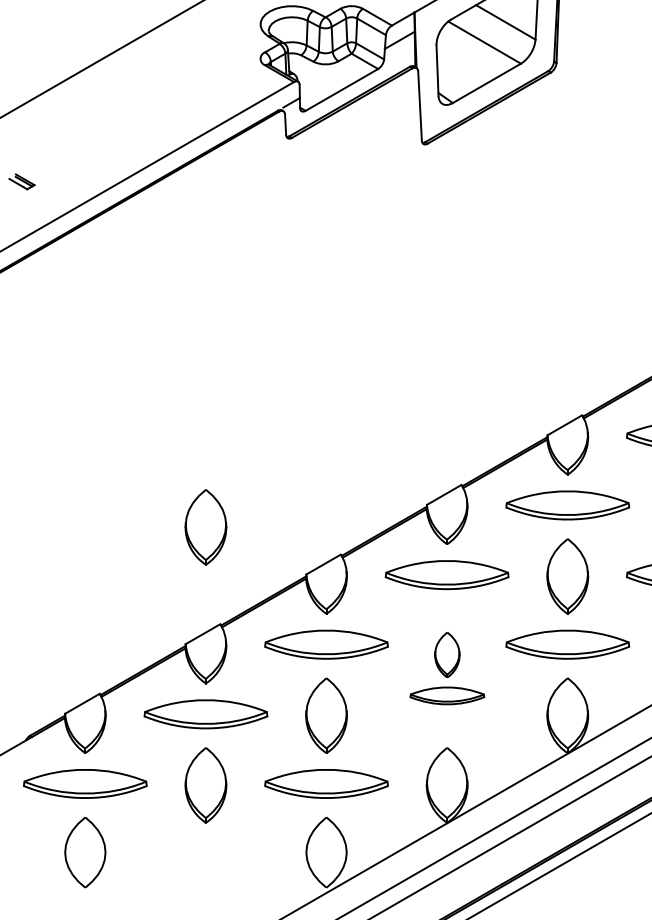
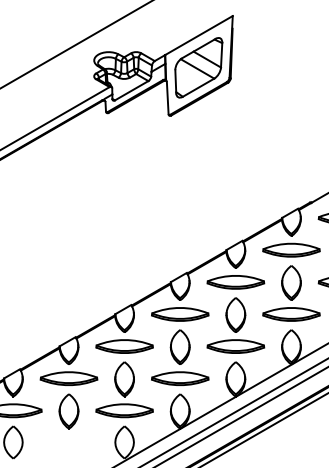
part: (204, 527) -> (68, 292), removed
part: (447, 668) -> (180, 357), size x1.67

